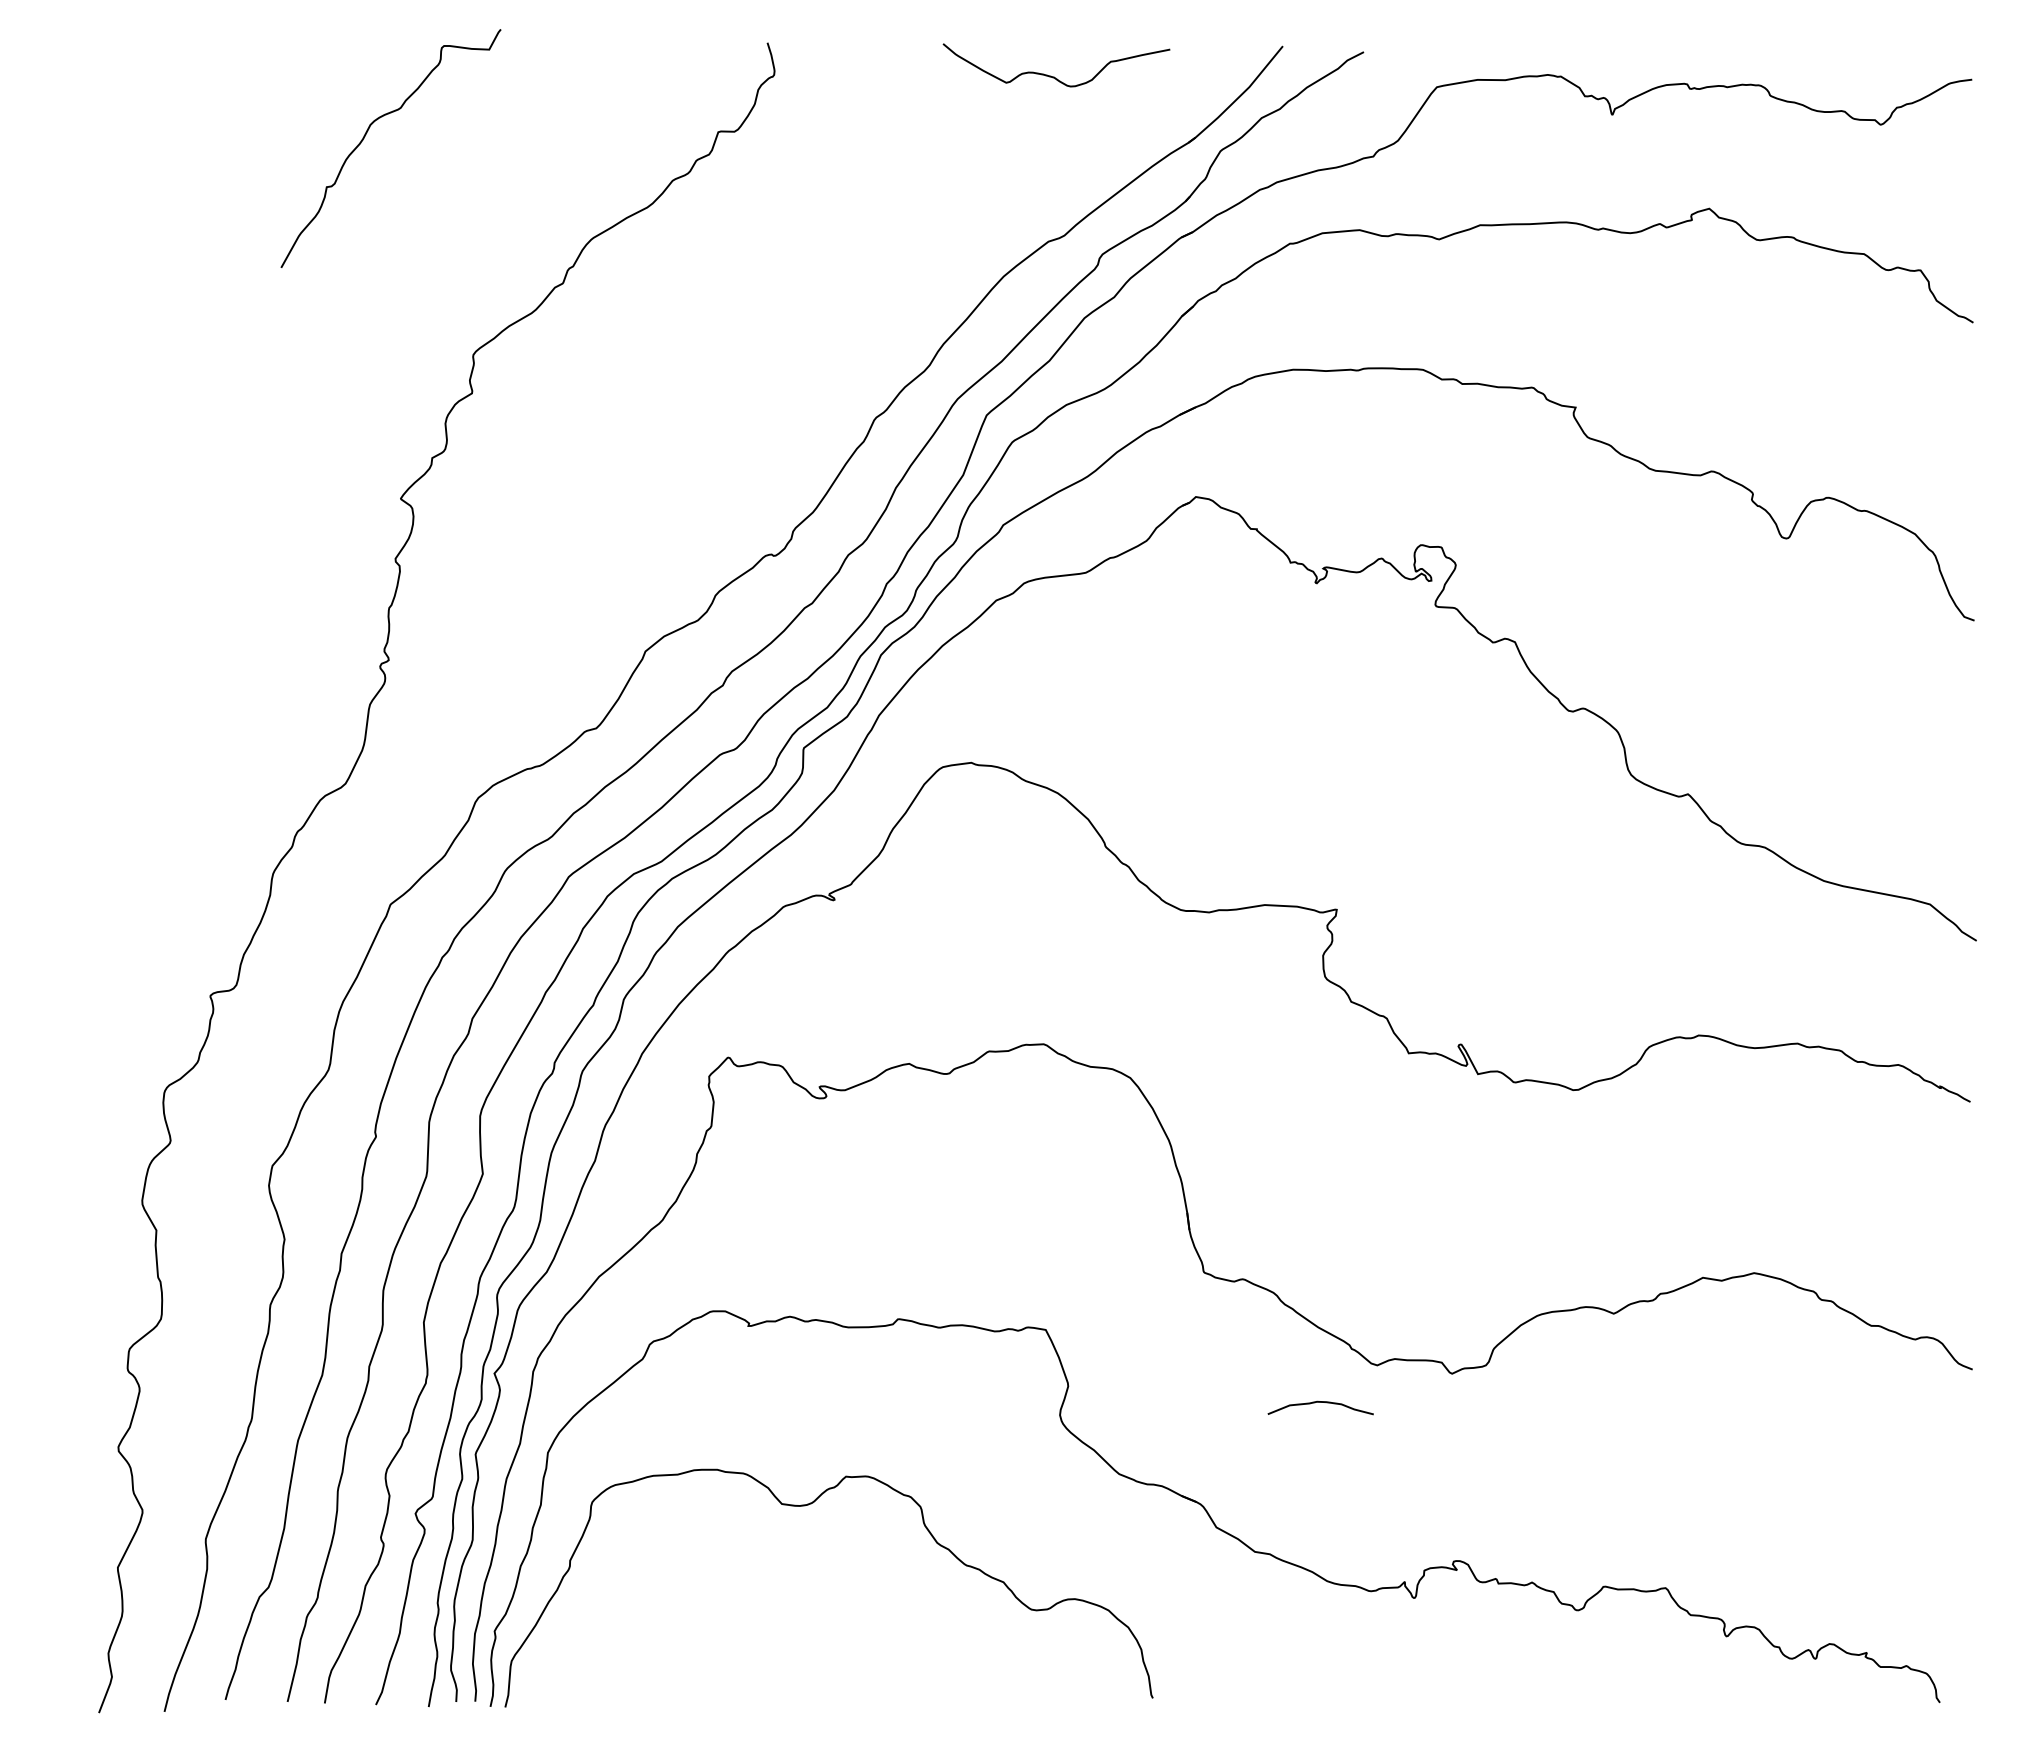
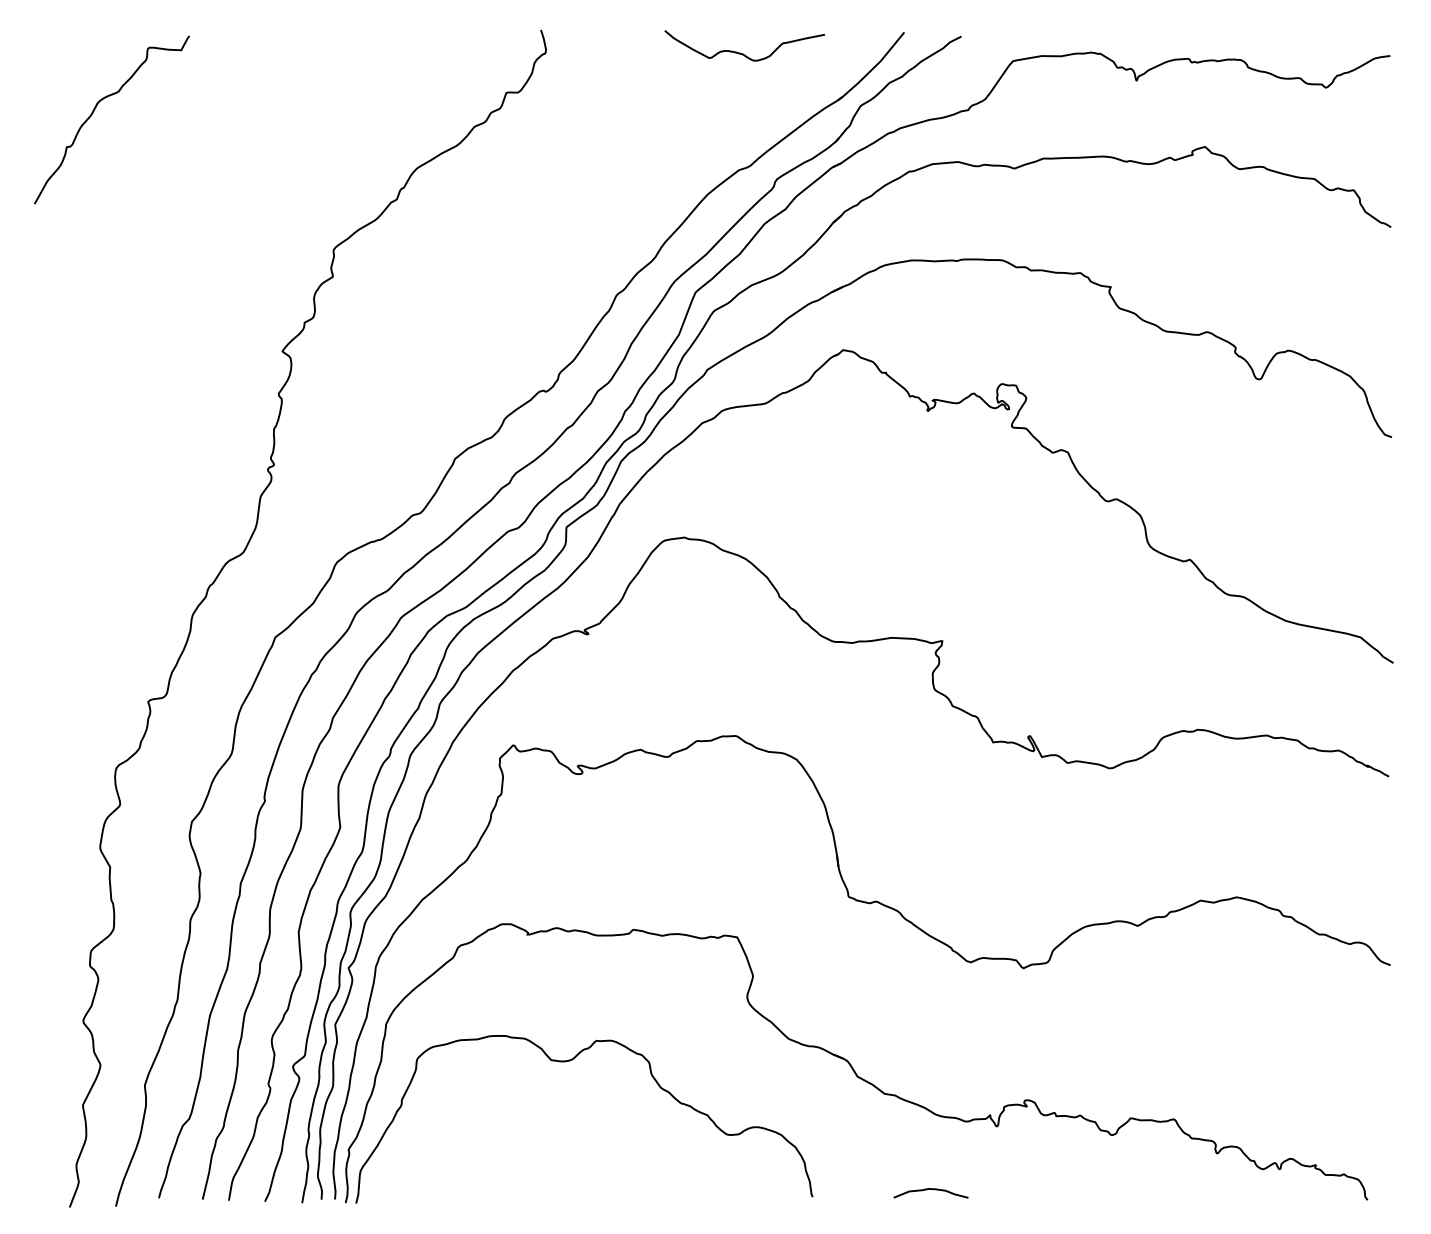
curve: (365, 136) -> (94, 111), moved
curve: (1320, 1402) -> (930, 1189), moved

